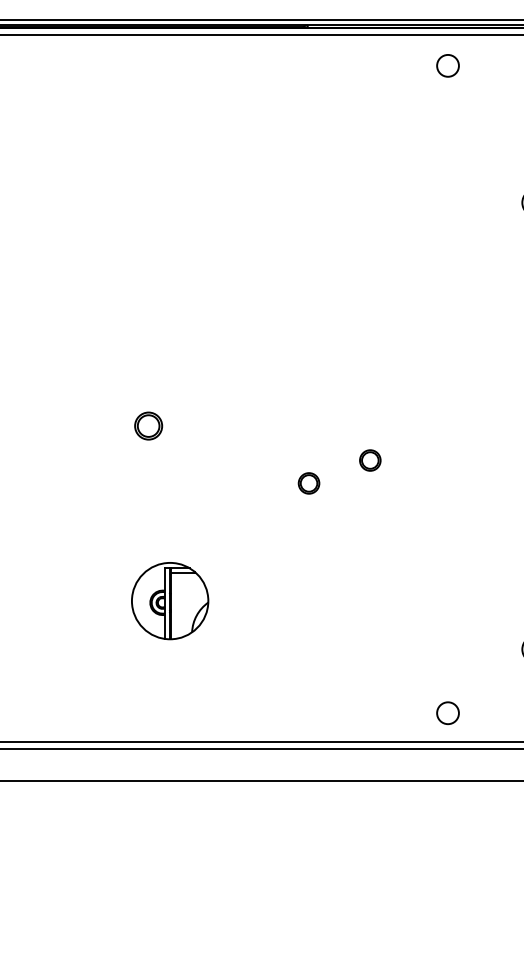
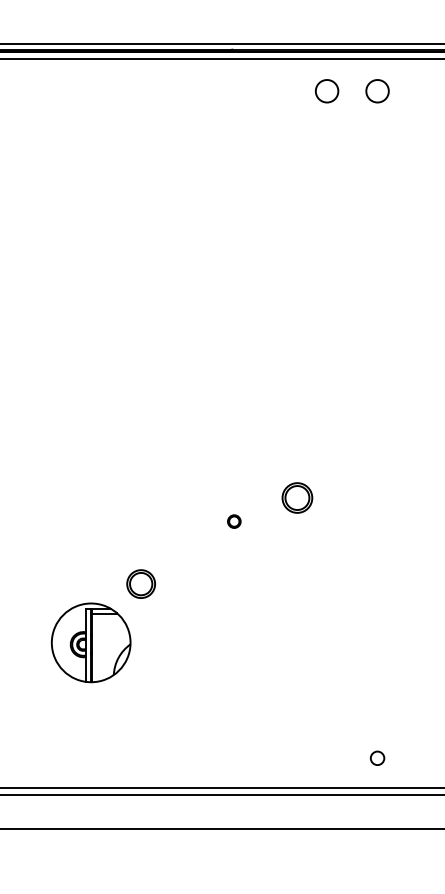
circle: (398, 65) -> (326, 90), added
part: (148, 425) -> (141, 583), moved
part: (370, 460) -> (297, 497), size x1.4
part: (308, 483) -> (233, 521), size x0.6
circle: (447, 712) -> (377, 757), size x0.6

